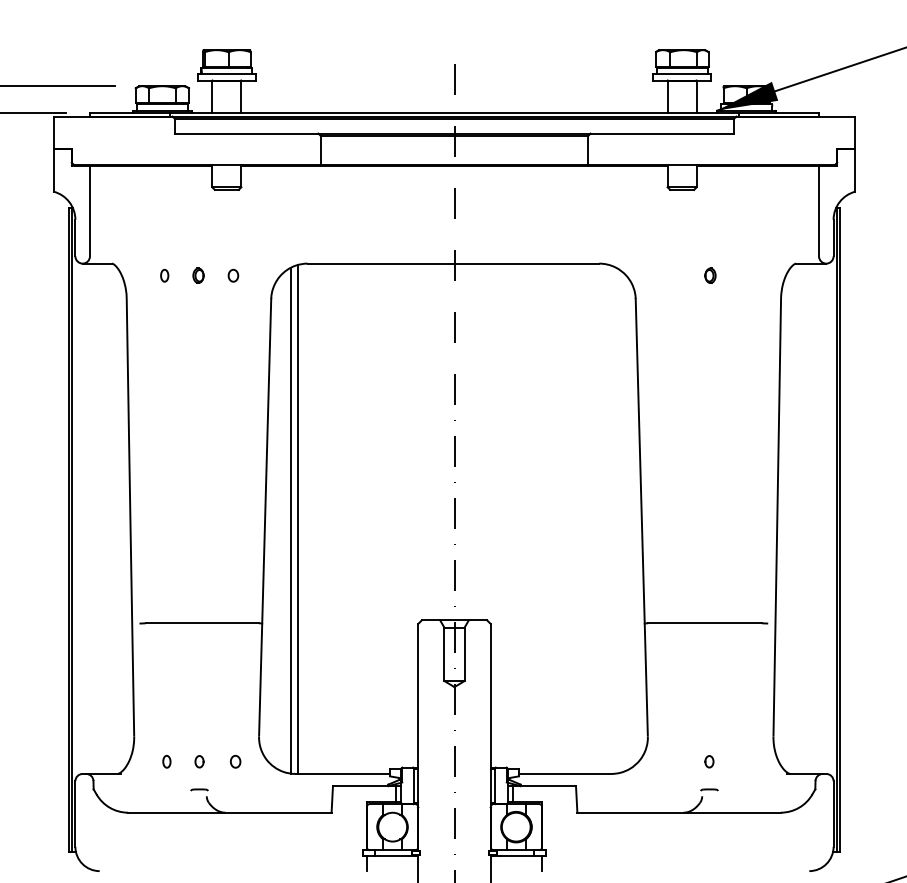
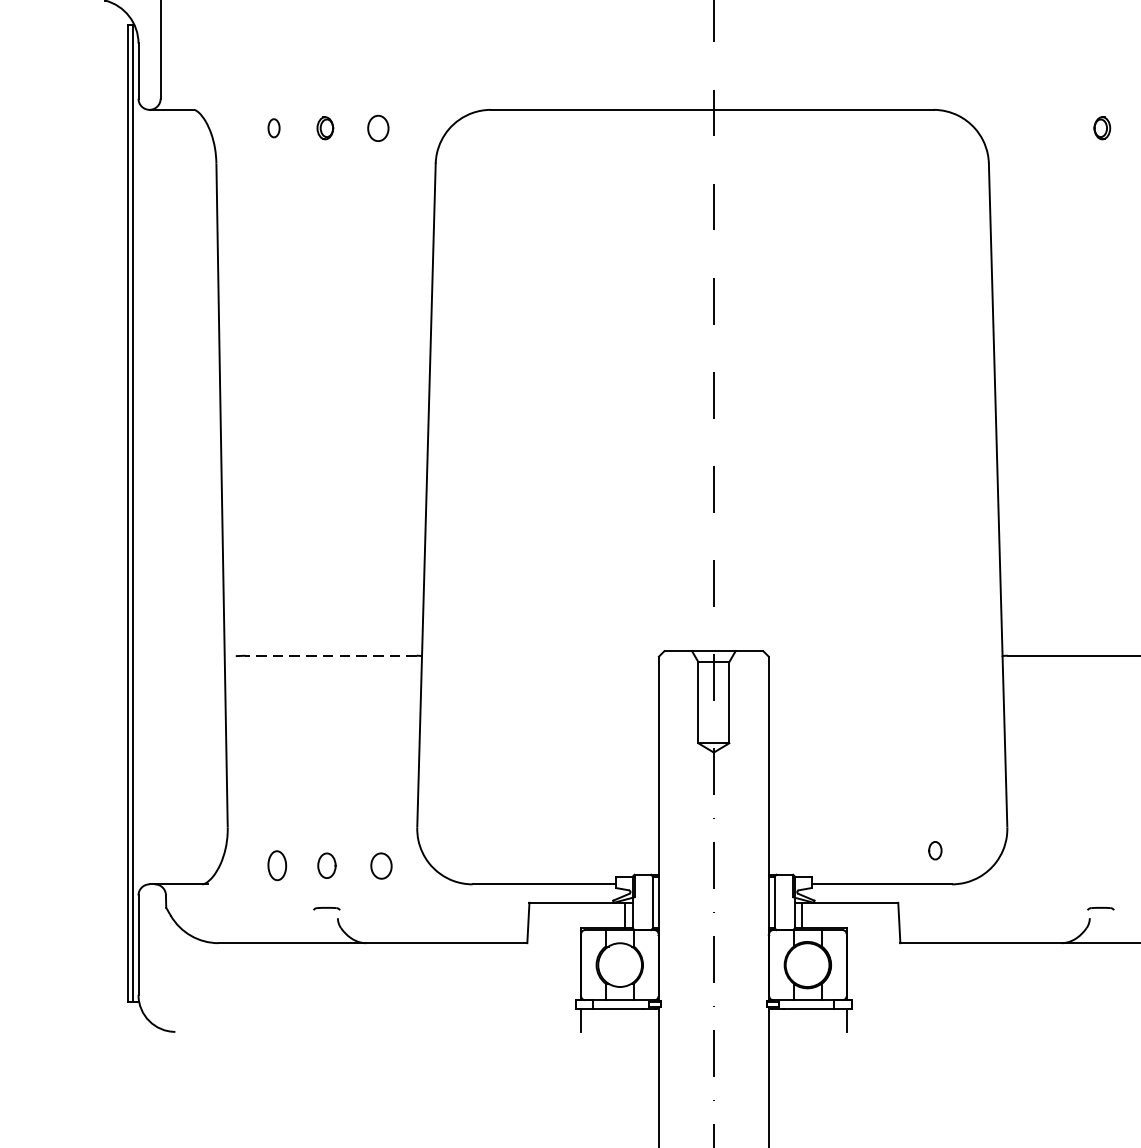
part: (233, 275) -> (378, 127), size x1.4
line: (298, 518) -> (477, 496), removed
line: (290, 520) -> (464, 499), removed
line: (202, 623) -> (331, 656), solid -> dashed
part: (166, 761) -> (276, 865), size x1.6
part: (199, 761) -> (326, 865), size x1.4
part: (235, 761) -> (381, 865), size x1.4
part: (709, 761) -> (935, 850), moved

